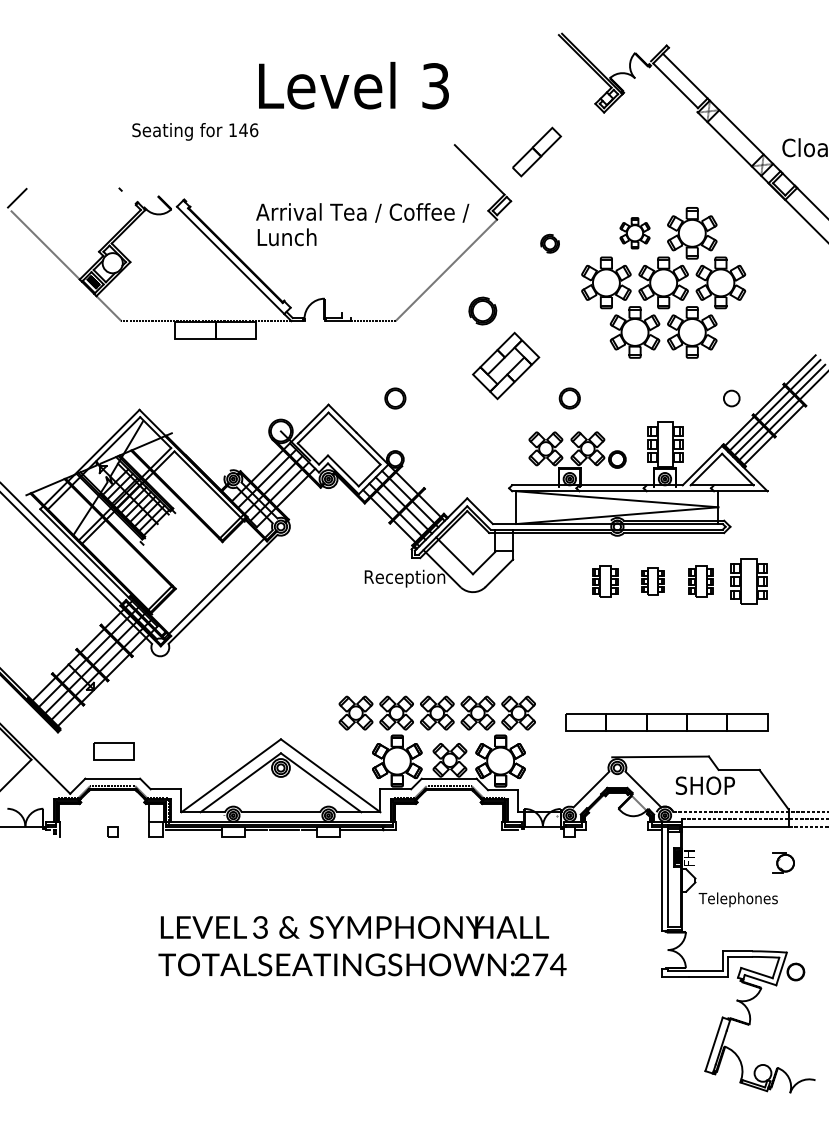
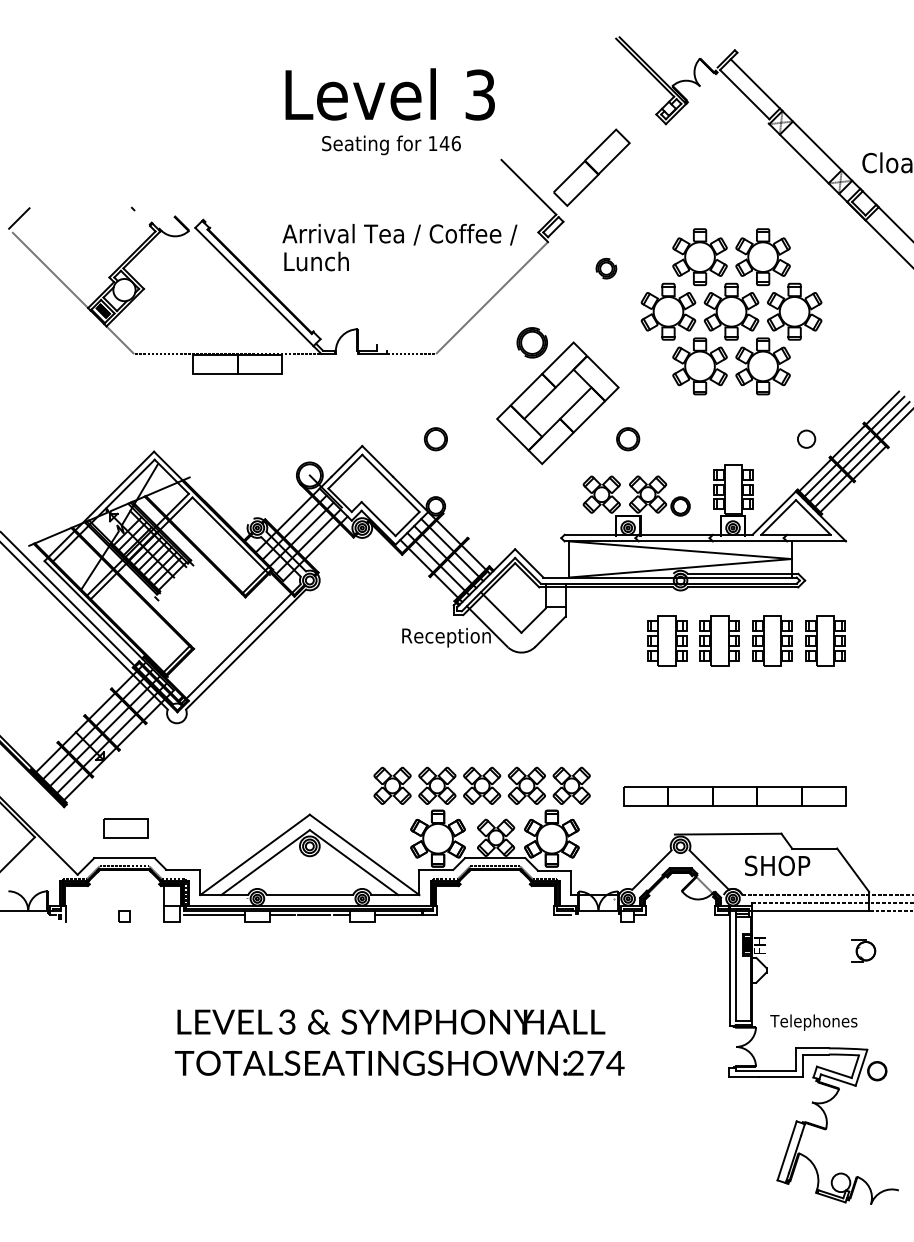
text: (195, 131) -> (391, 145), moved
part: (536, 151) -> (591, 167), size x1.43
part: (634, 232) -> (699, 256), size x1.67
part: (505, 366) -> (557, 403), size x1.67
part: (605, 581) -> (667, 640), size x1.43
part: (652, 581) -> (719, 640), size x1.67
part: (700, 581) -> (772, 640), size x1.43
text: (738, 899) -> (813, 1022), moved

